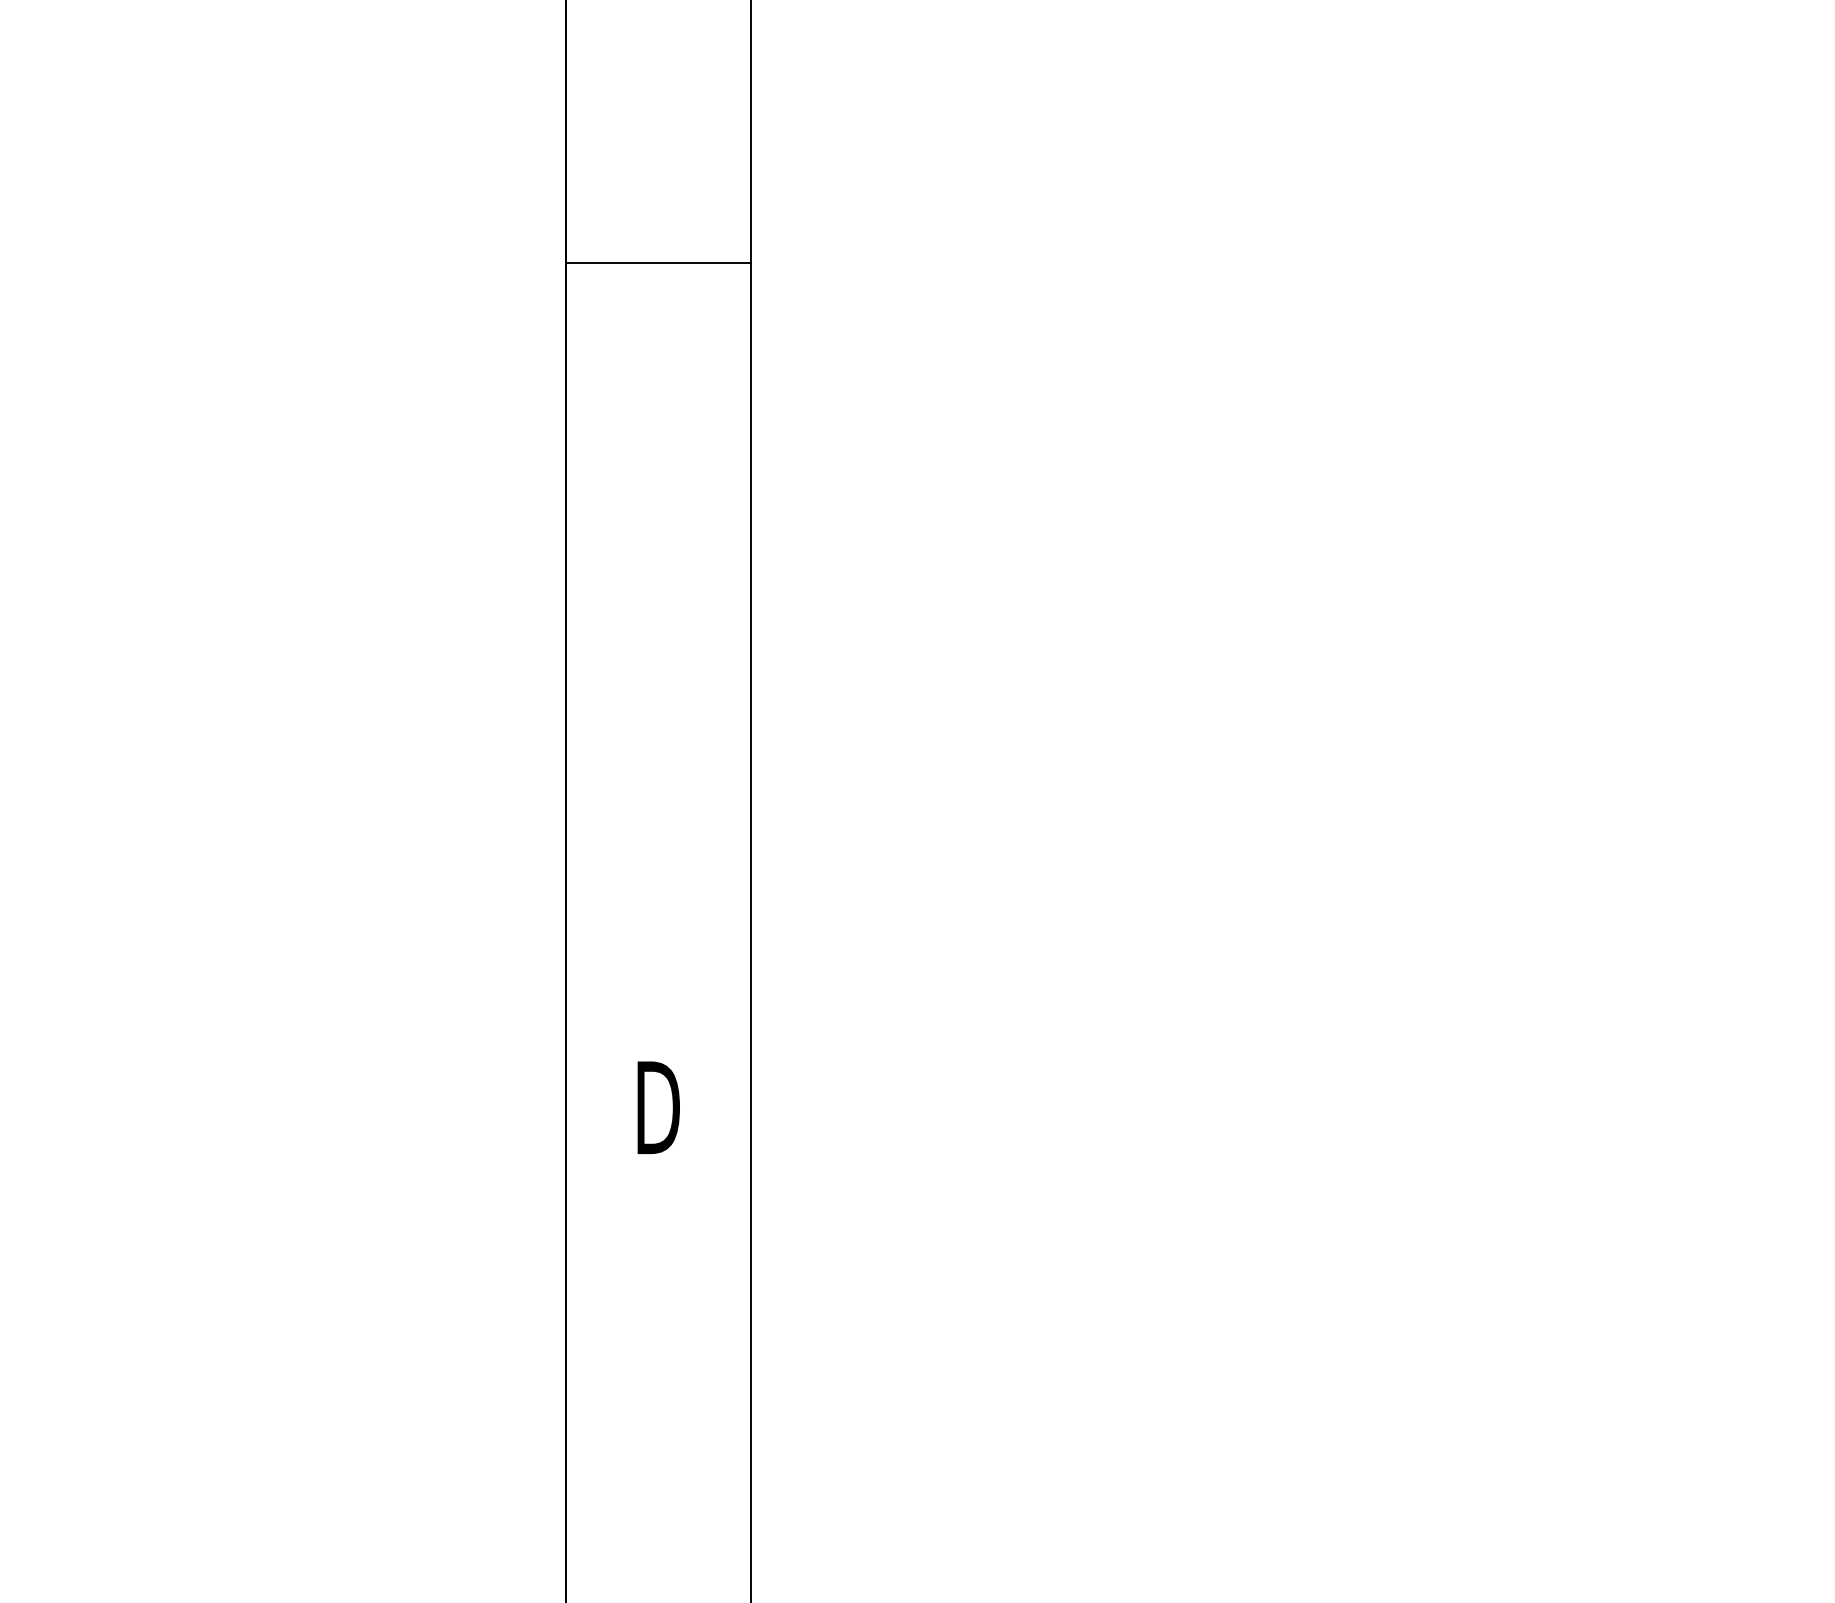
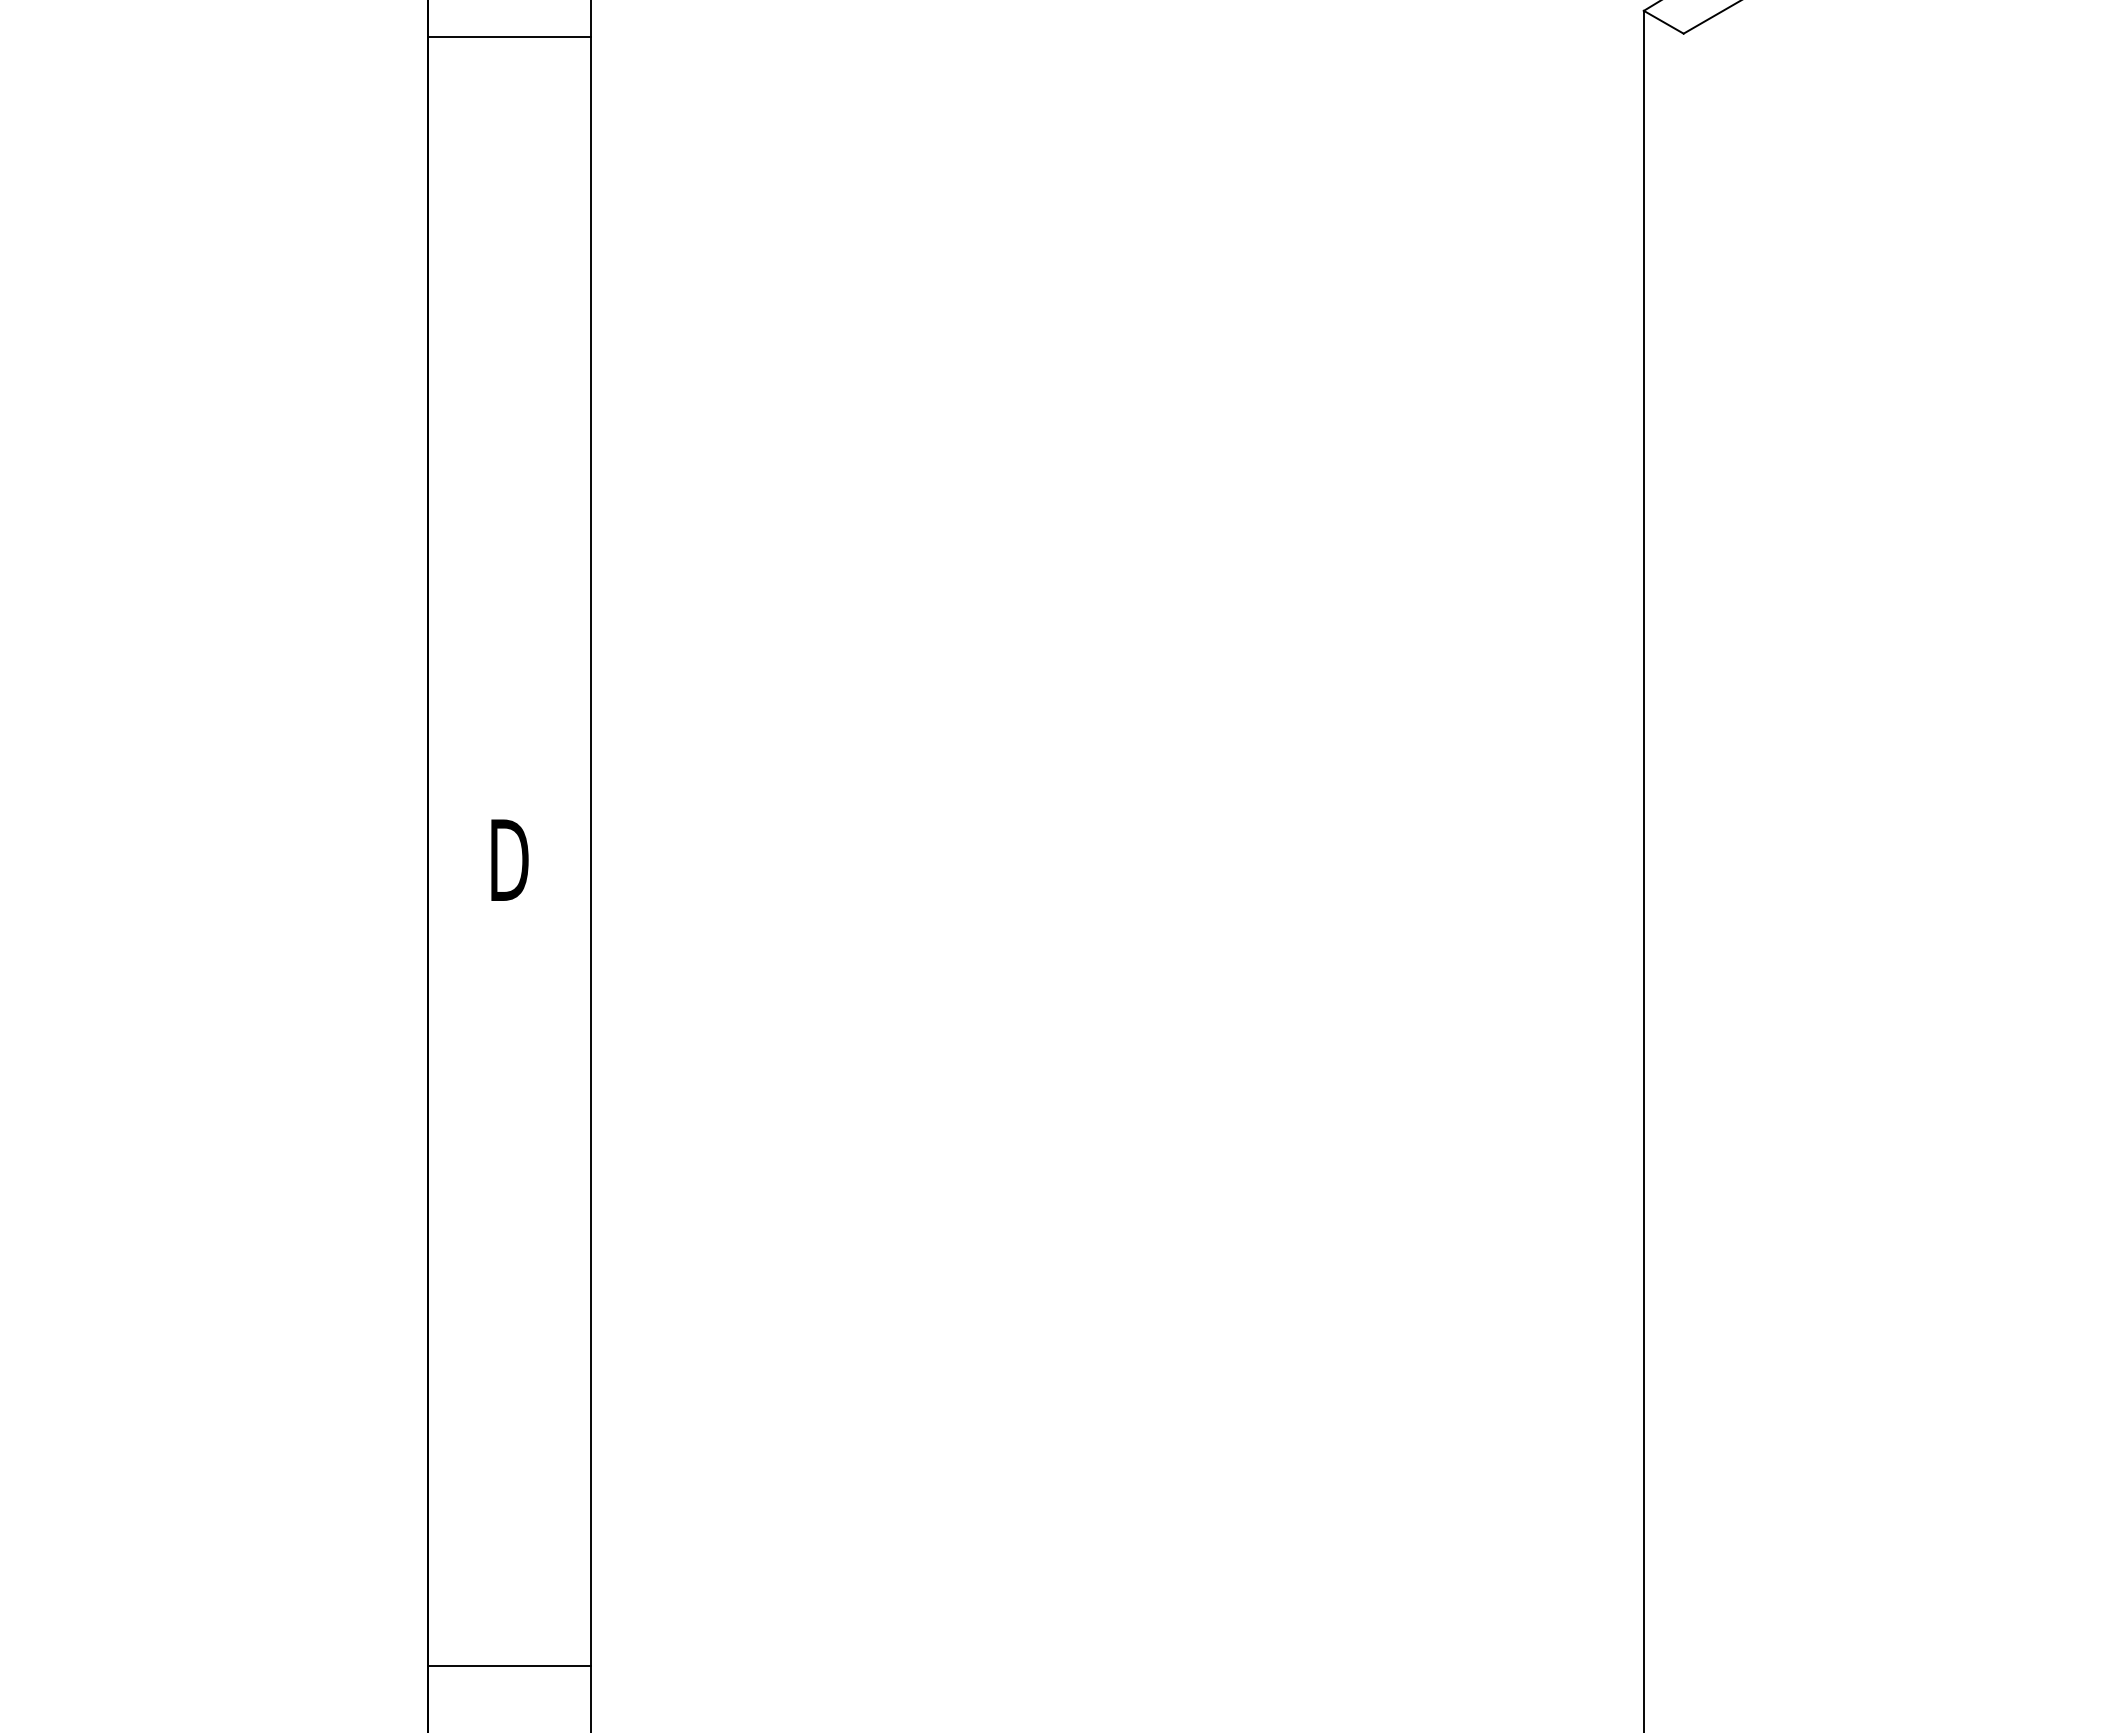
line: (658, 262) -> (509, 36), moved

